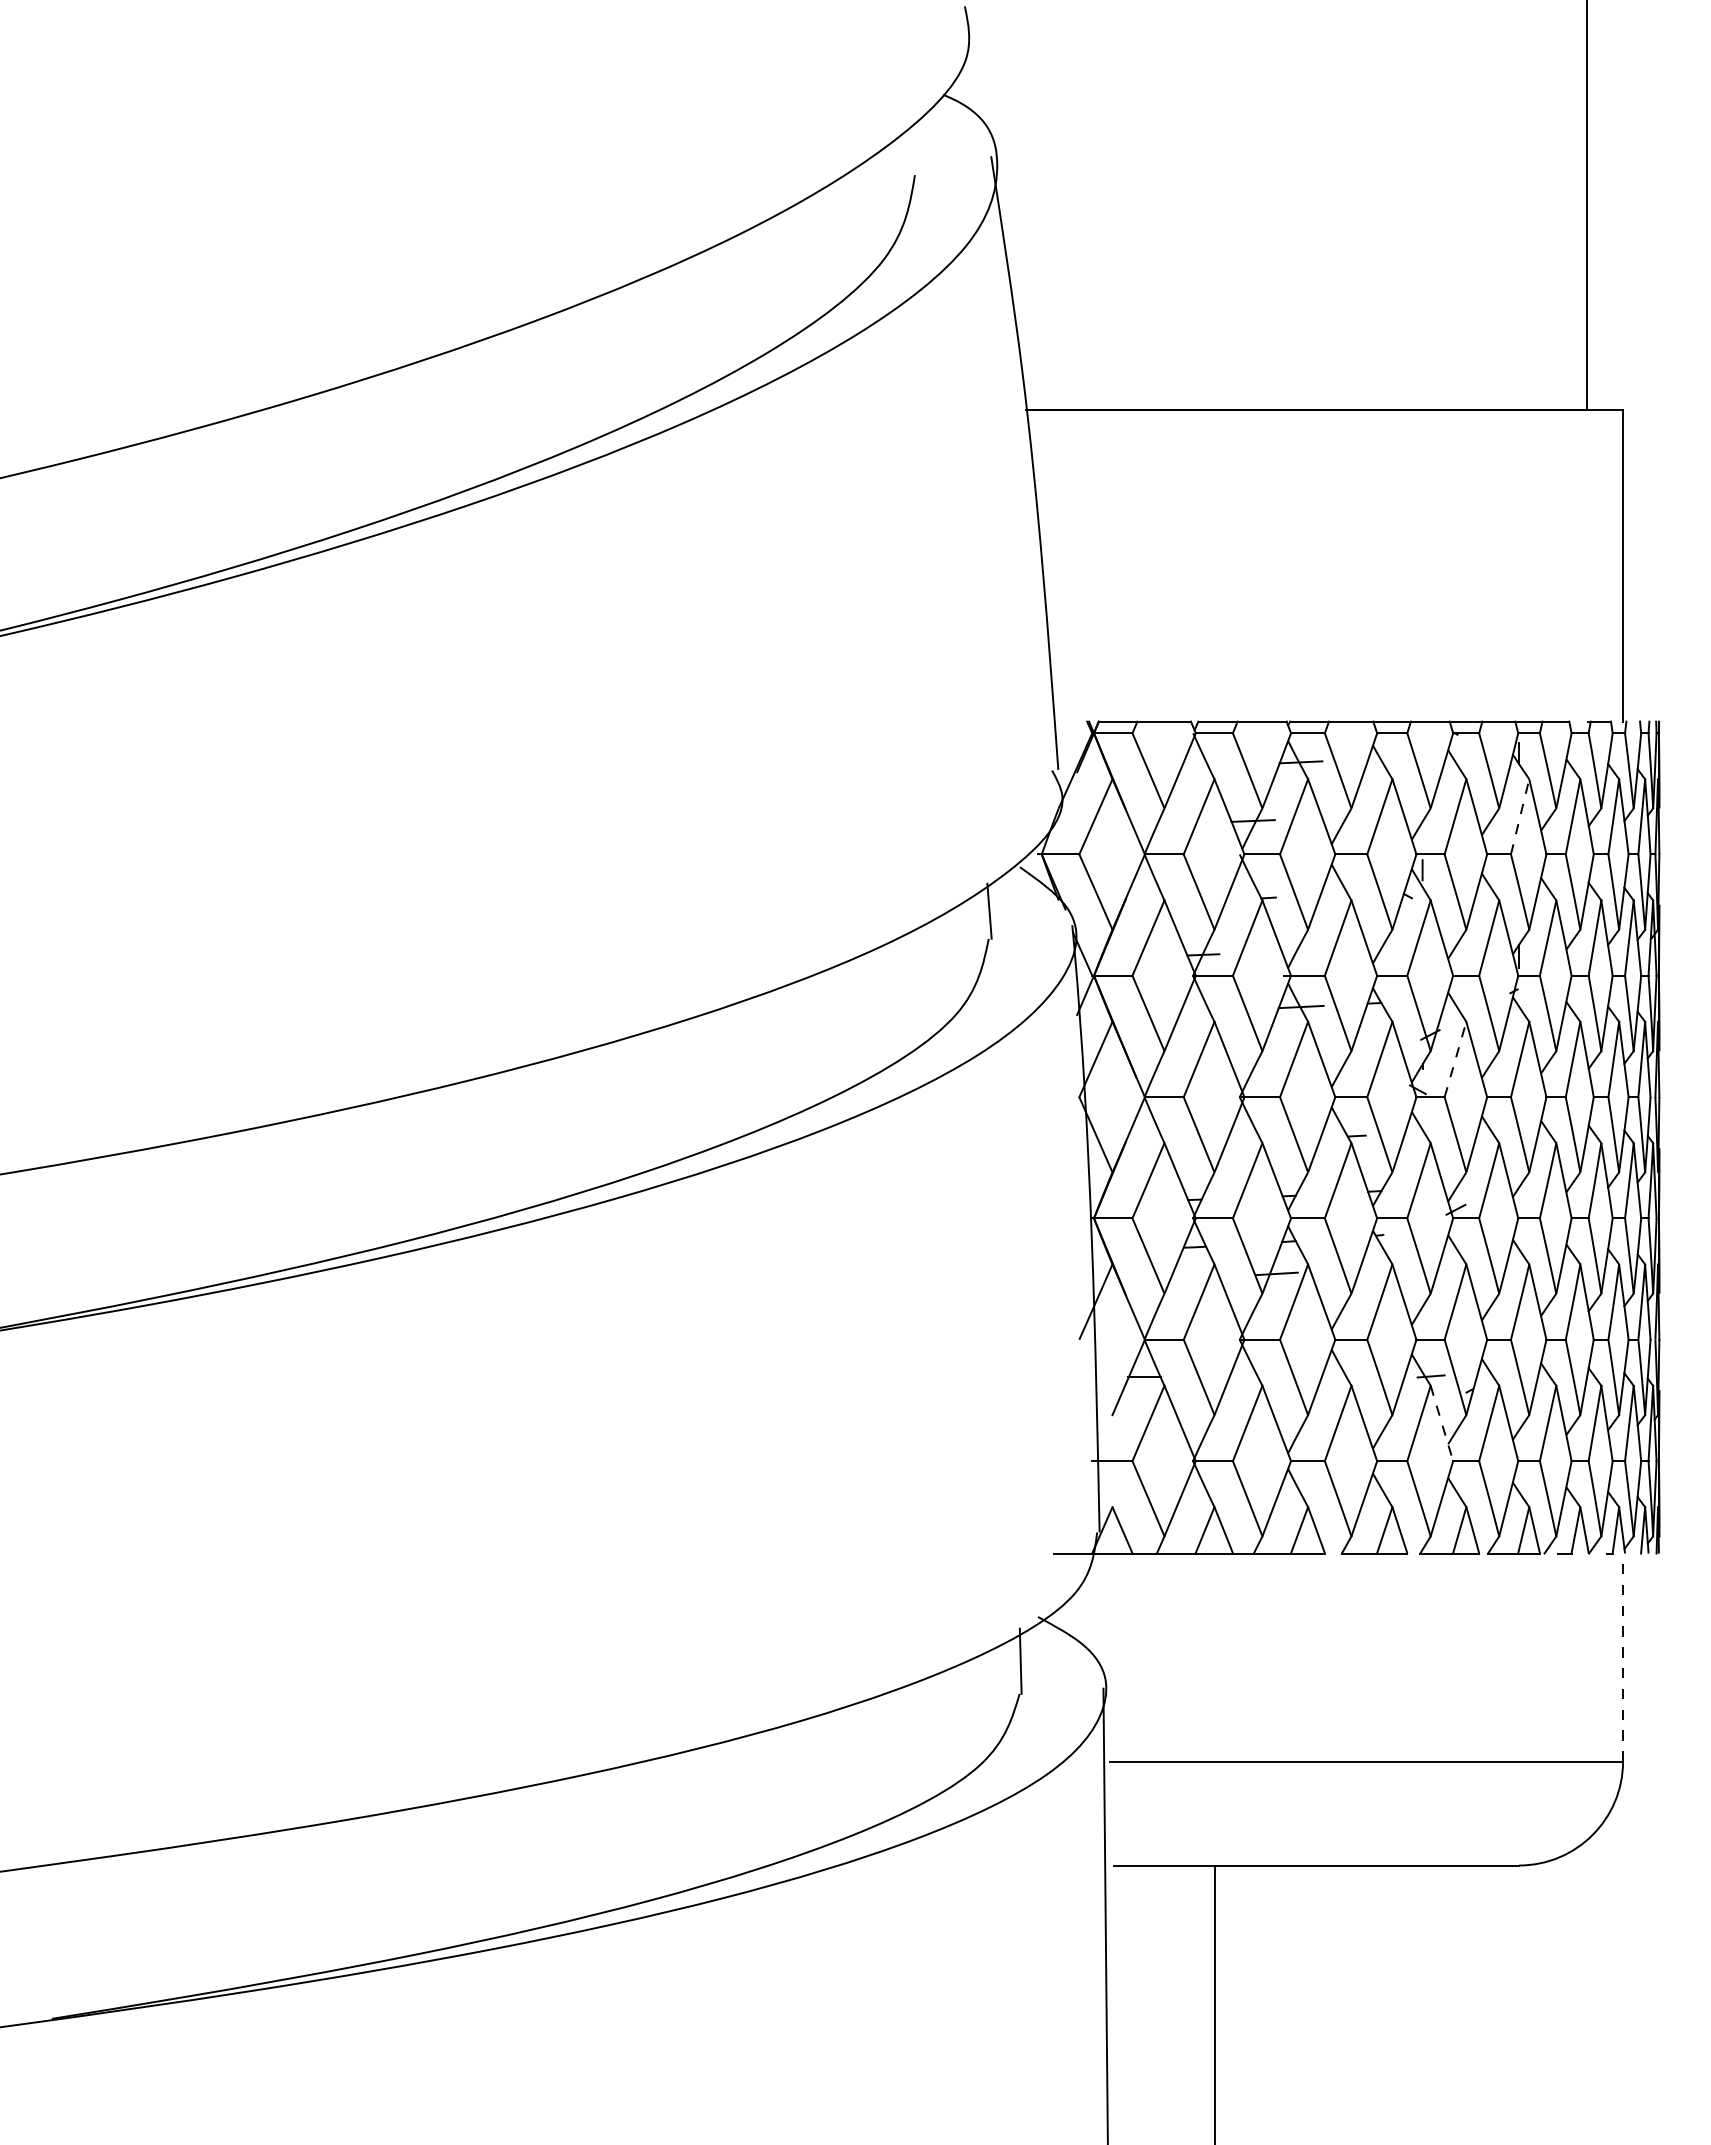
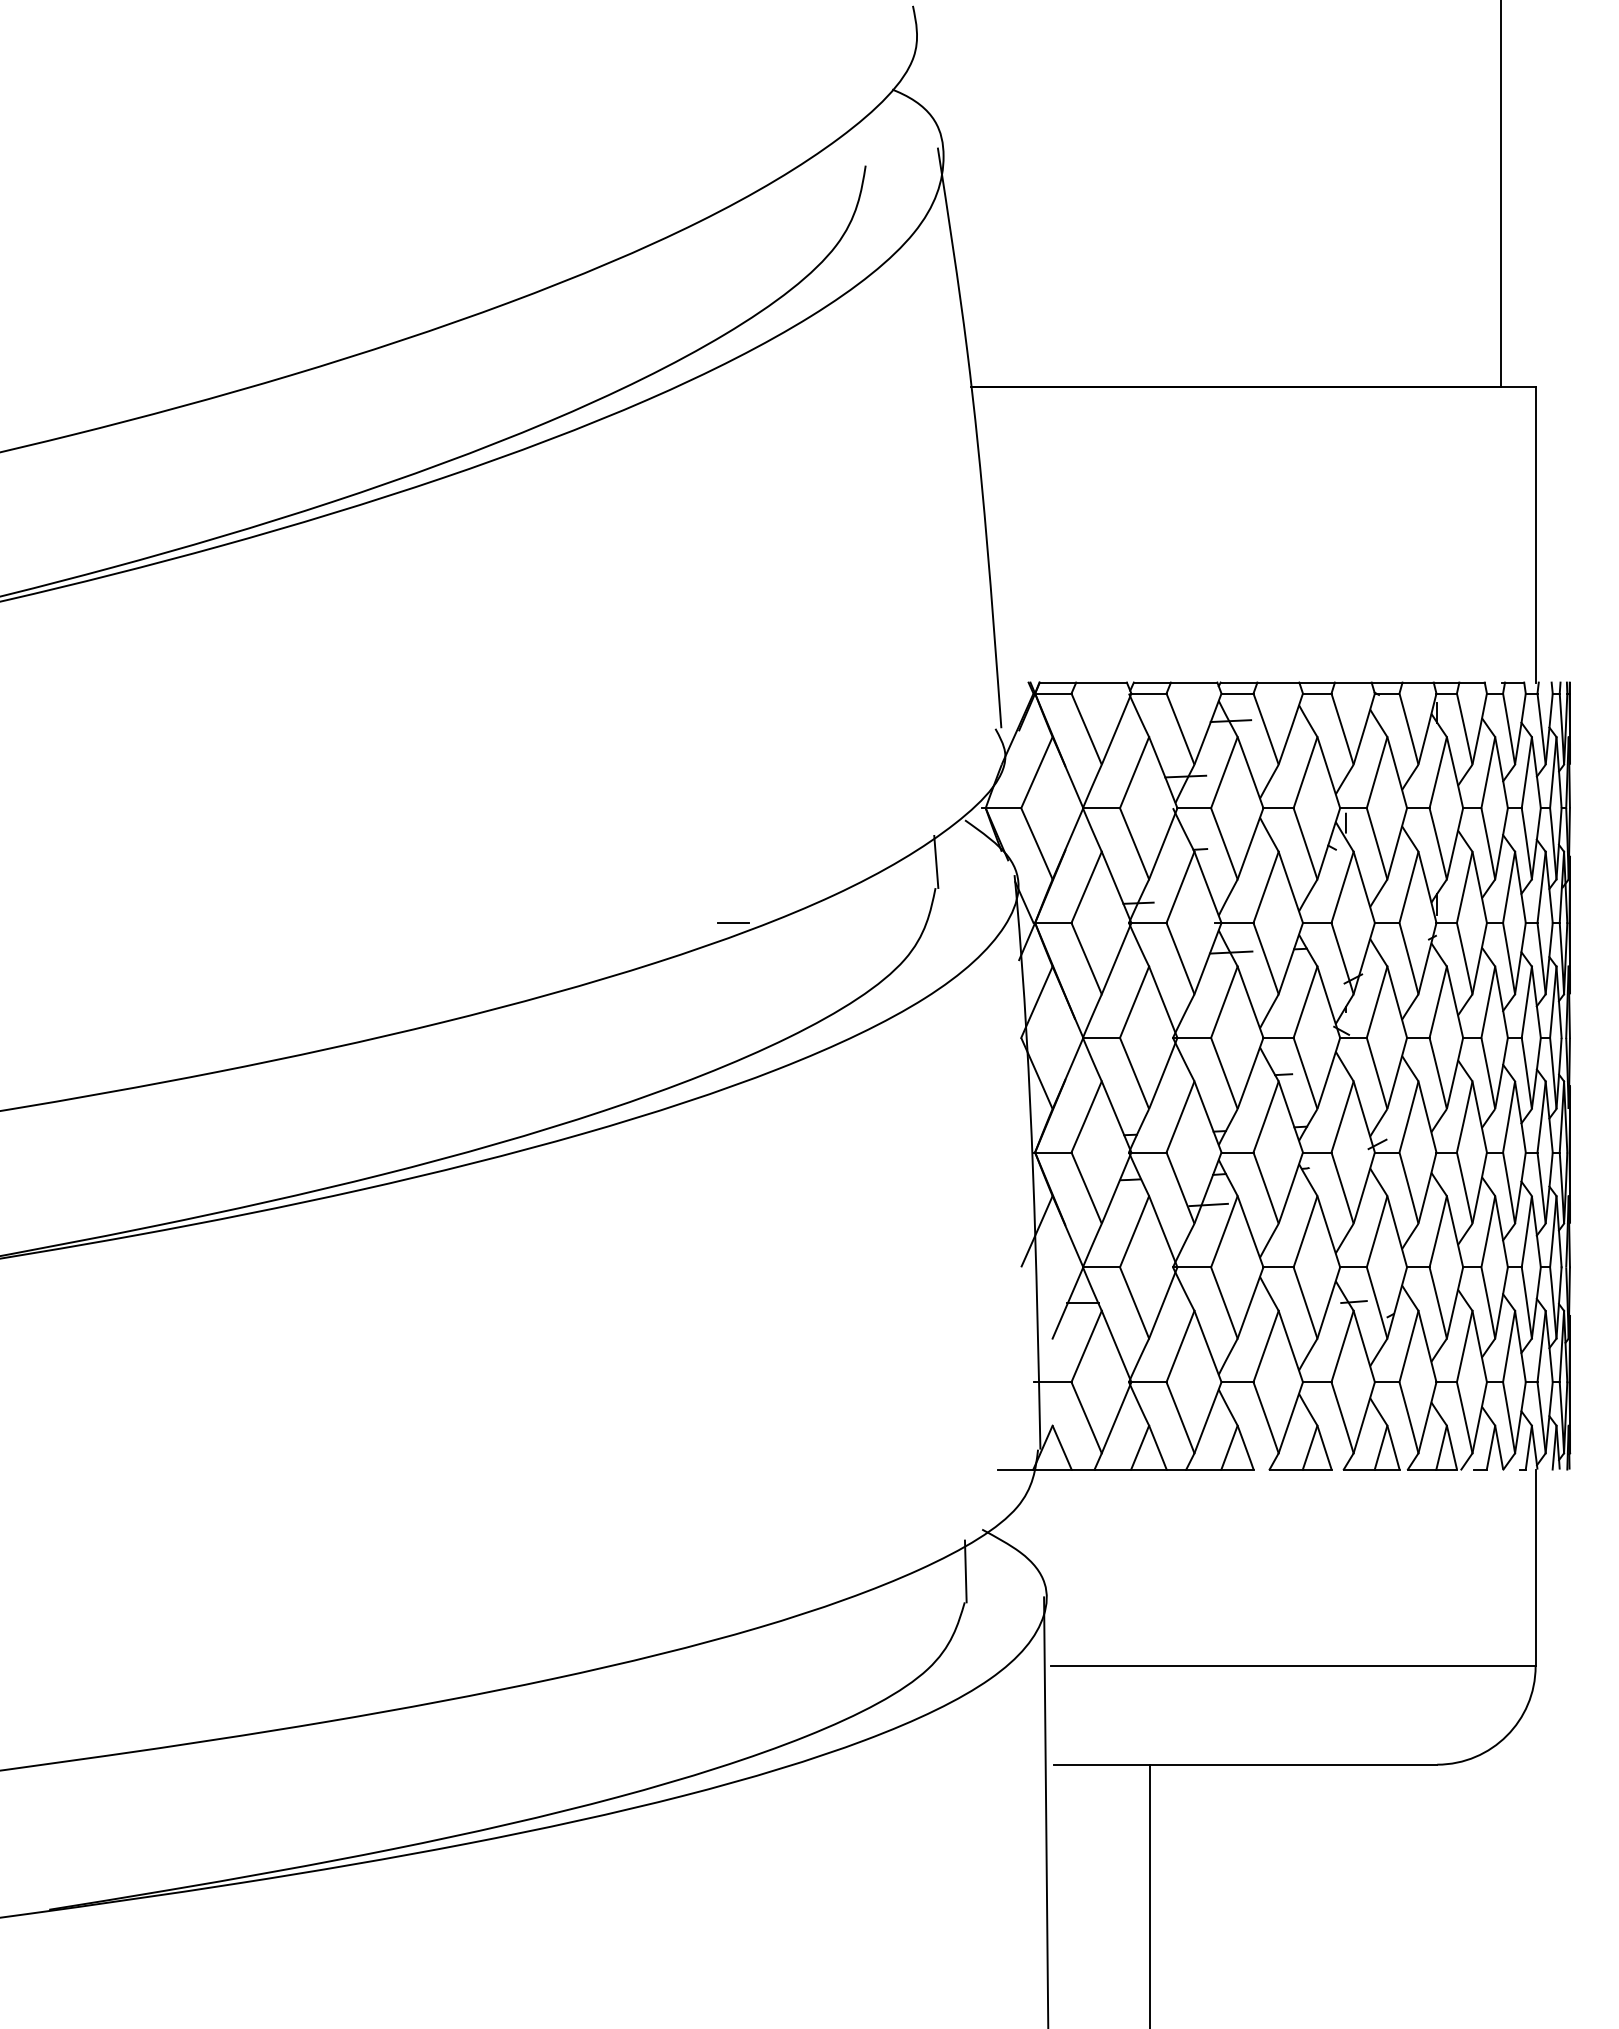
line: (1520, 816) -> (1438, 772), dashed -> solid
line: (775, 975) -> (733, 922), added
line: (1455, 1059) -> (1377, 1002), dashed -> solid
line: (1442, 1423) -> (1364, 1346), dashed -> solid
line: (1623, 1657) -> (1536, 1567), dashed -> solid

